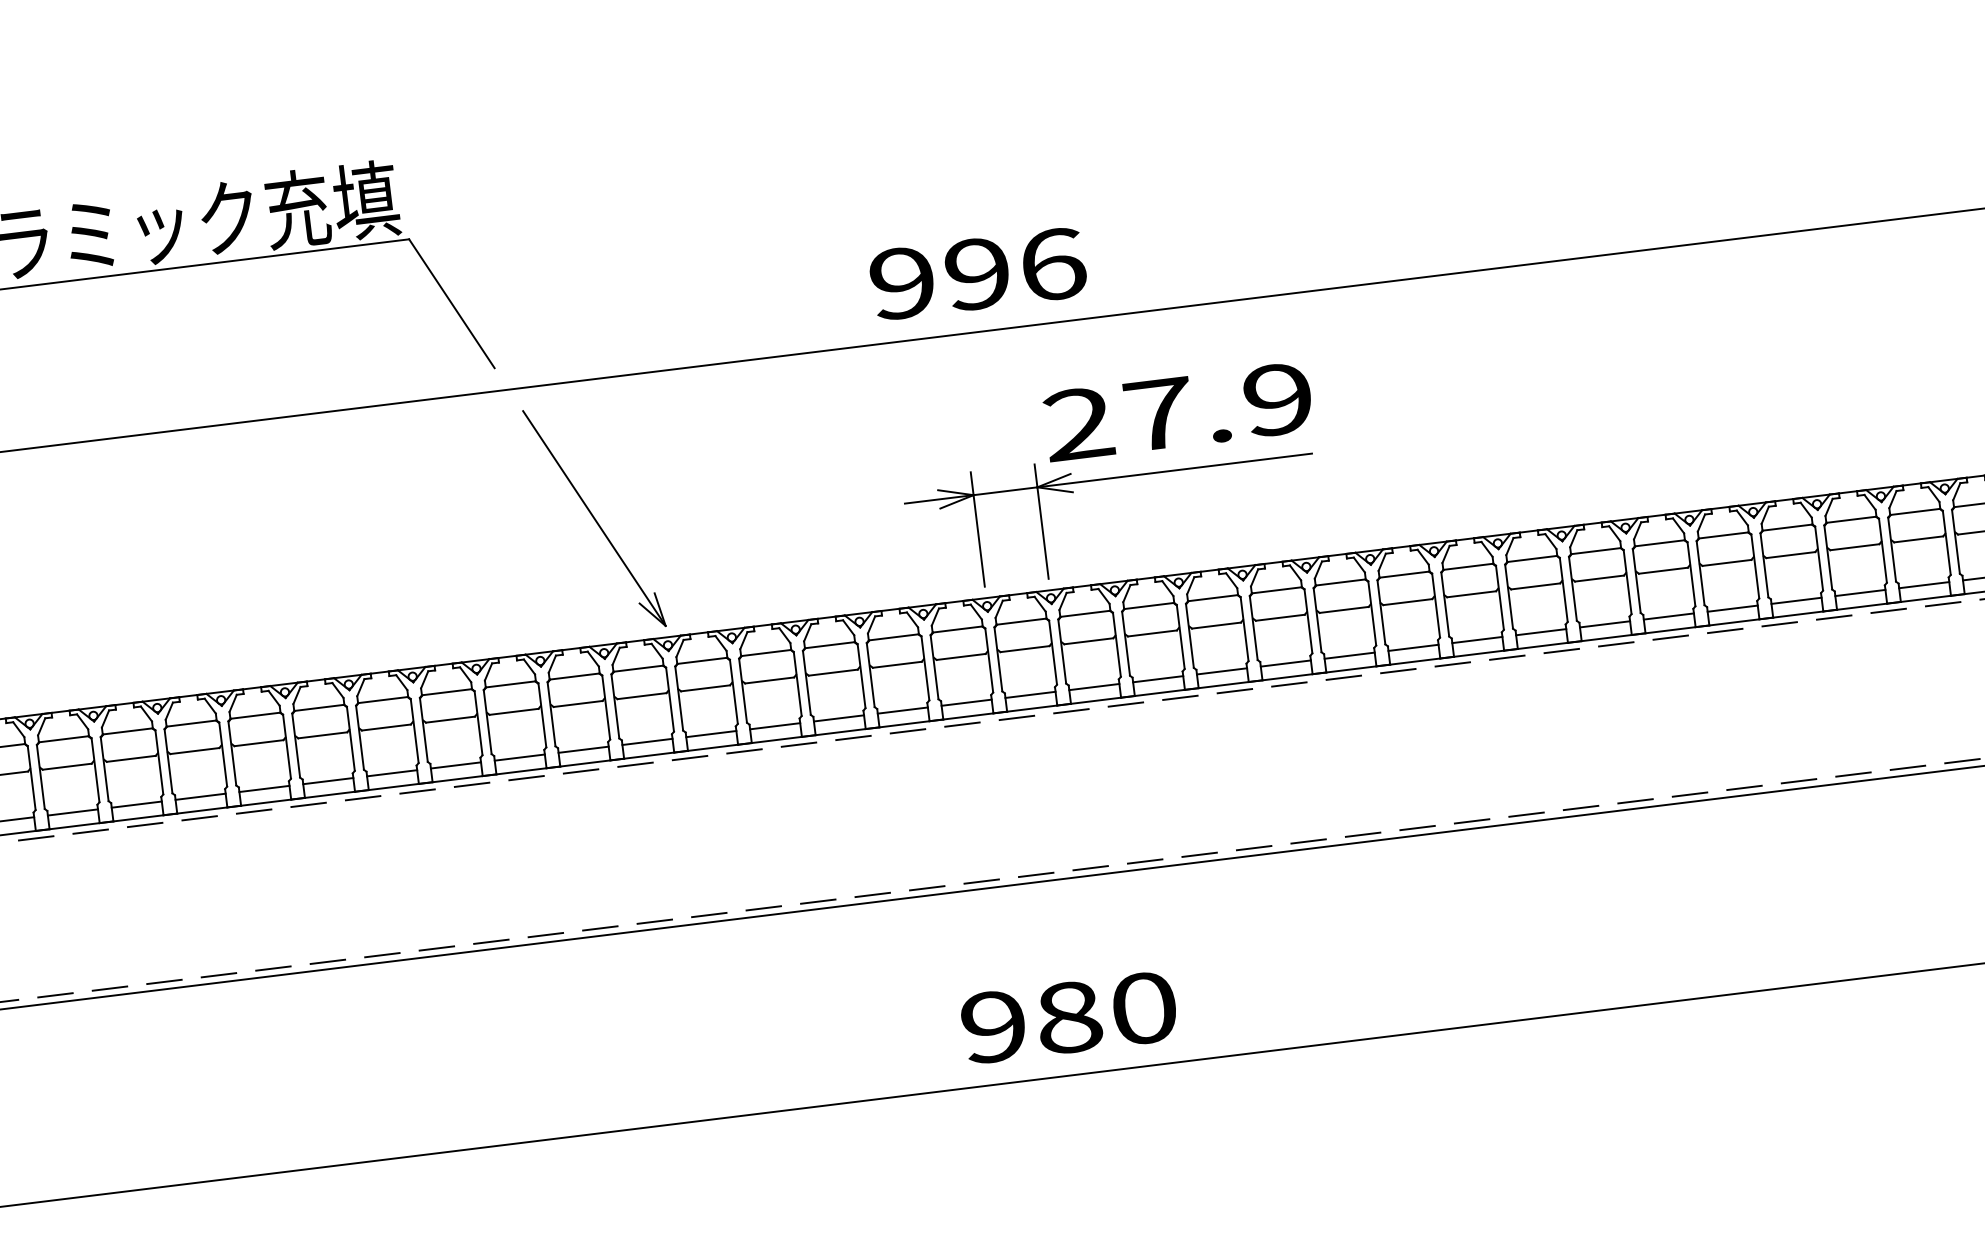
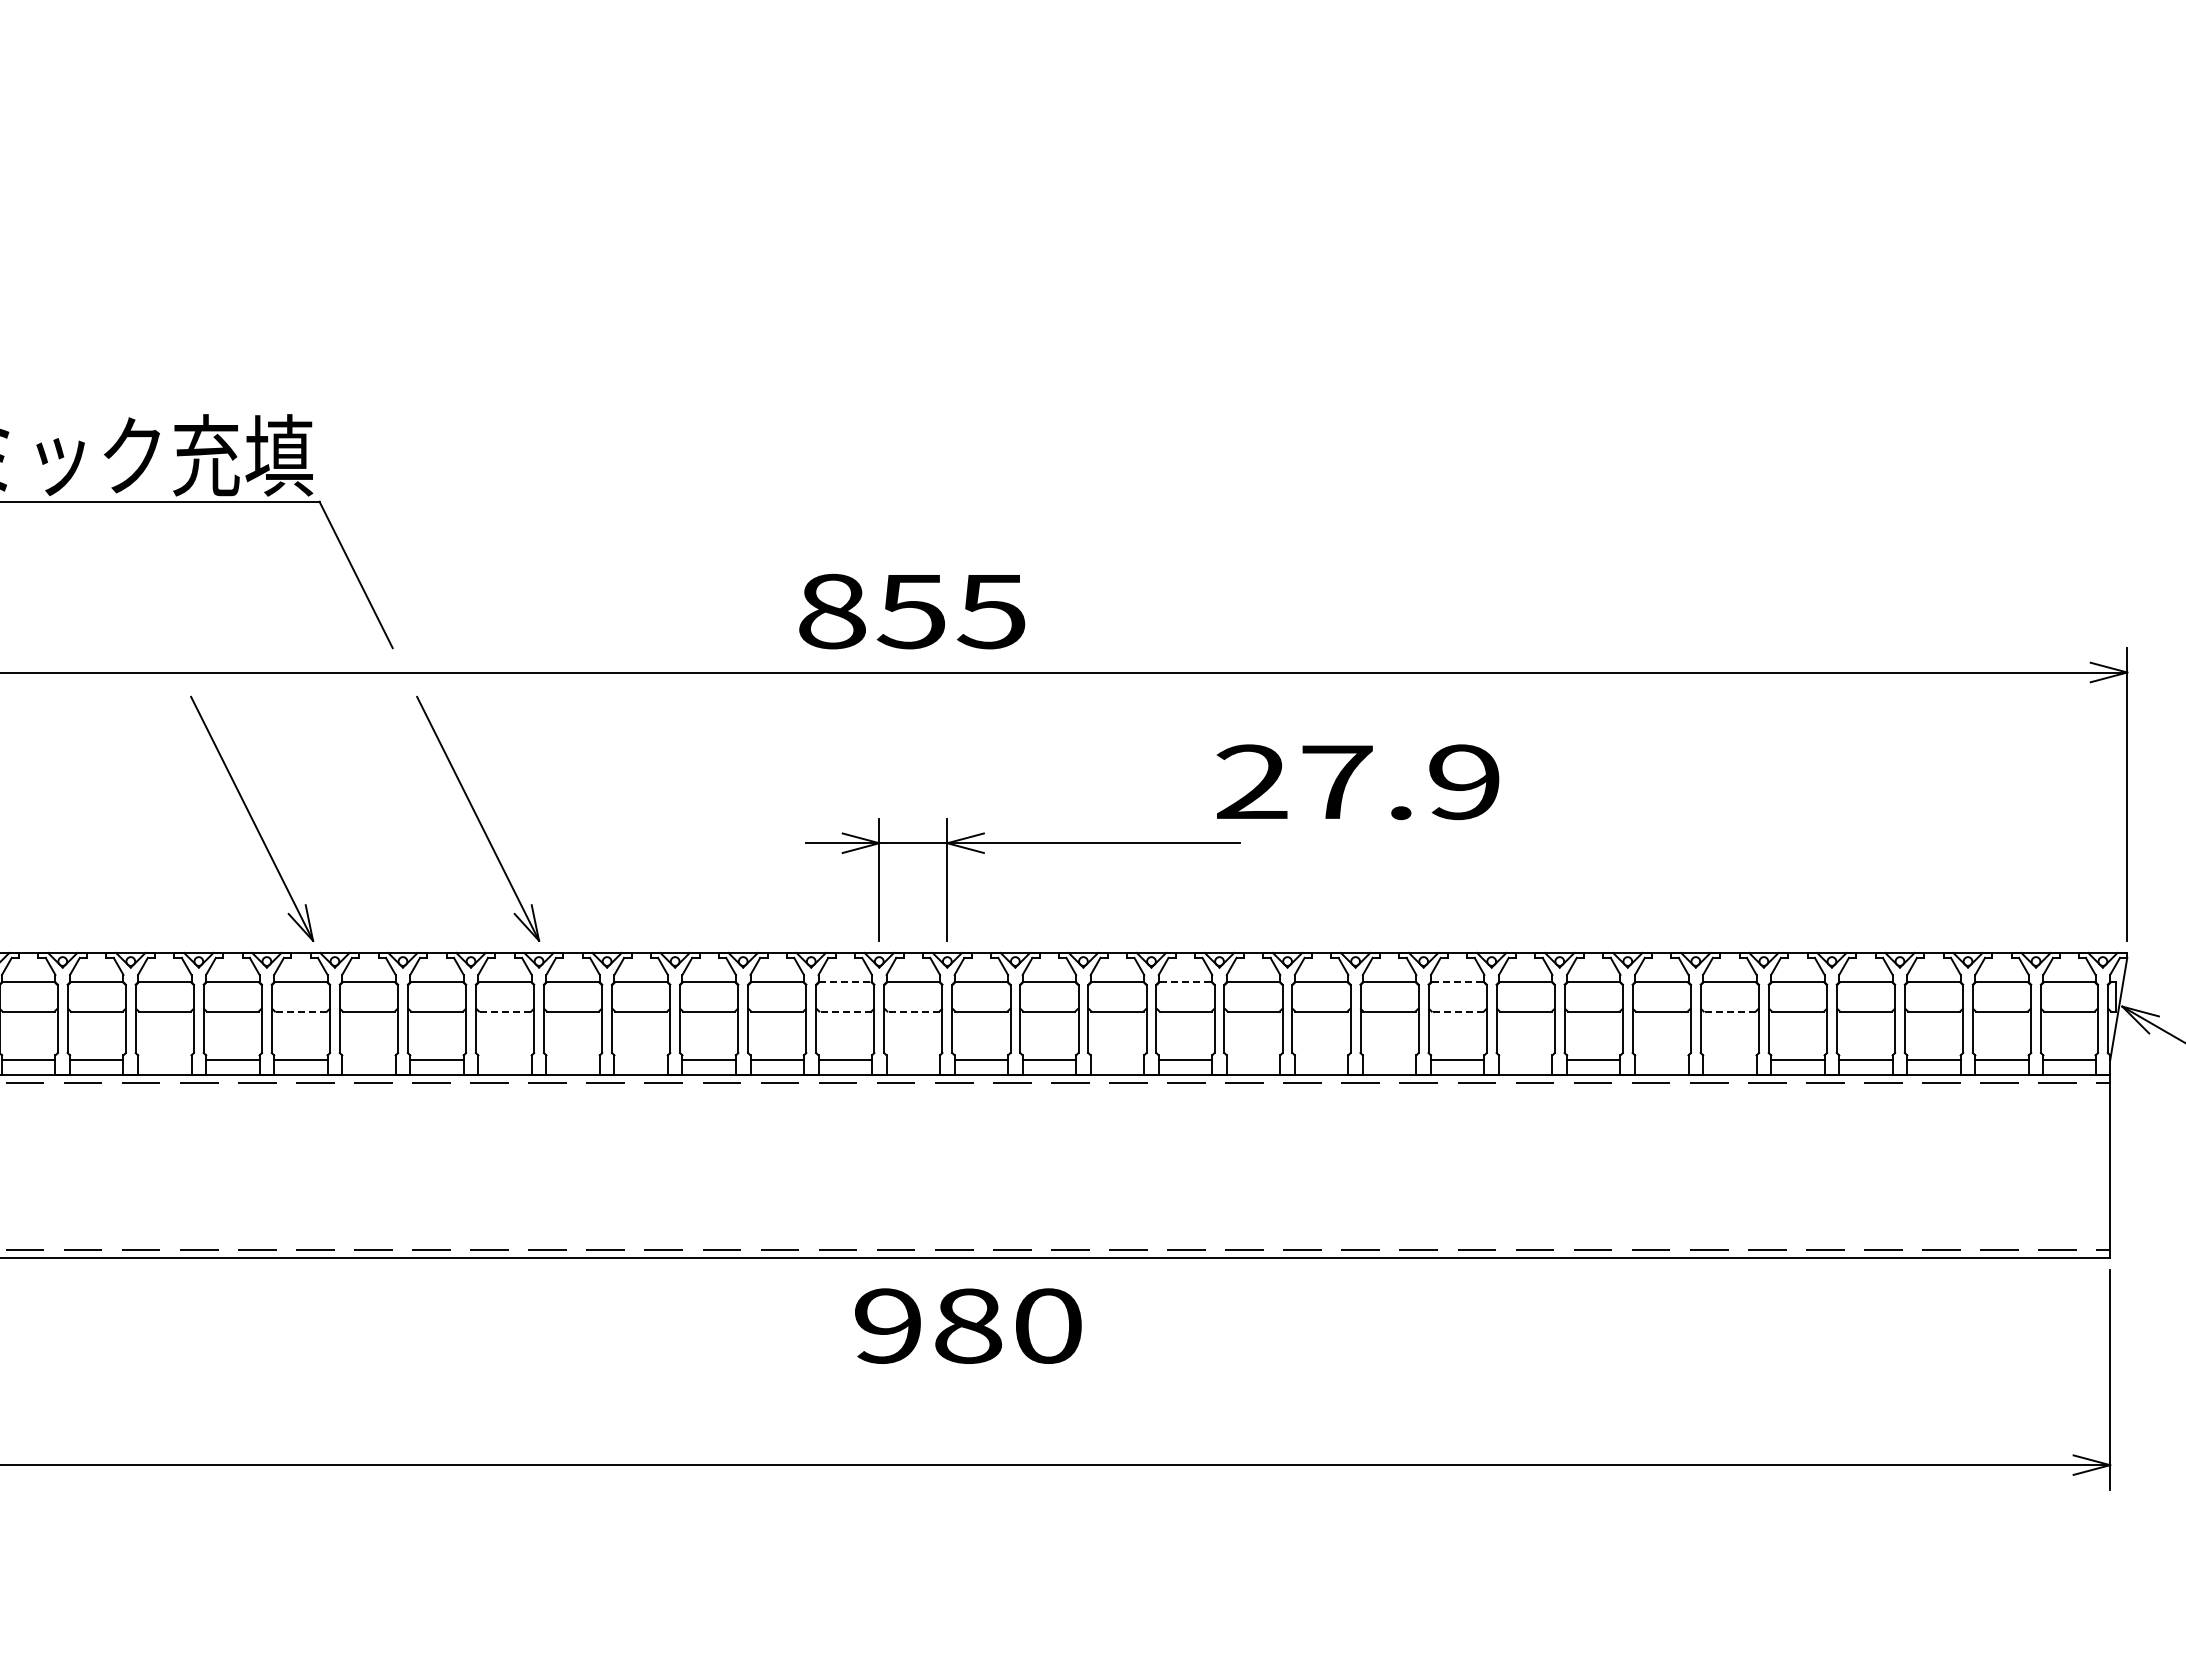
text: (978, 273) -> (912, 611), 996 -> 855
text: (1177, 412) -> (1357, 782), moved
part: (382, 544) -> (252, 818), added
line: (1790, 555) -> (1729, 1011), solid -> dashed
line: (1533, 559) -> (1458, 982), solid -> dashed
line: (1535, 586) -> (1457, 1011), solid -> dashed
line: (1277, 590) -> (1186, 982), solid -> dashed
line: (1796, 601) -> (1729, 1060), removed
line: (1732, 608) -> (1661, 1060), removed
line: (1604, 624) -> (1525, 1060), removed
line: (957, 629) -> (845, 982), solid -> dashed
line: (1477, 640) -> (1389, 1060), removed
line: (1413, 648) -> (1321, 1060), removed
line: (1024, 649) -> (912, 1011), solid -> dashed
line: (1349, 655) -> (1253, 1060), removed
line: (960, 657) -> (844, 1011), solid -> dashed
line: (1222, 671) -> (1117, 1060), removed
line: (1030, 695) -> (913, 1060), removed
line: (641, 696) -> (504, 1011), solid -> dashed
line: (449, 719) -> (300, 1011), solid -> dashed
line: (774, 726) -> (640, 1060), removed
line: (710, 734) -> (572, 1060), removed
line: (646, 742) -> (504, 1060), removed
line: (519, 757) -> (368, 1060), removed
line: (328, 781) -> (164, 1060), removed
text: (1069, 1016) -> (968, 1325), moved

